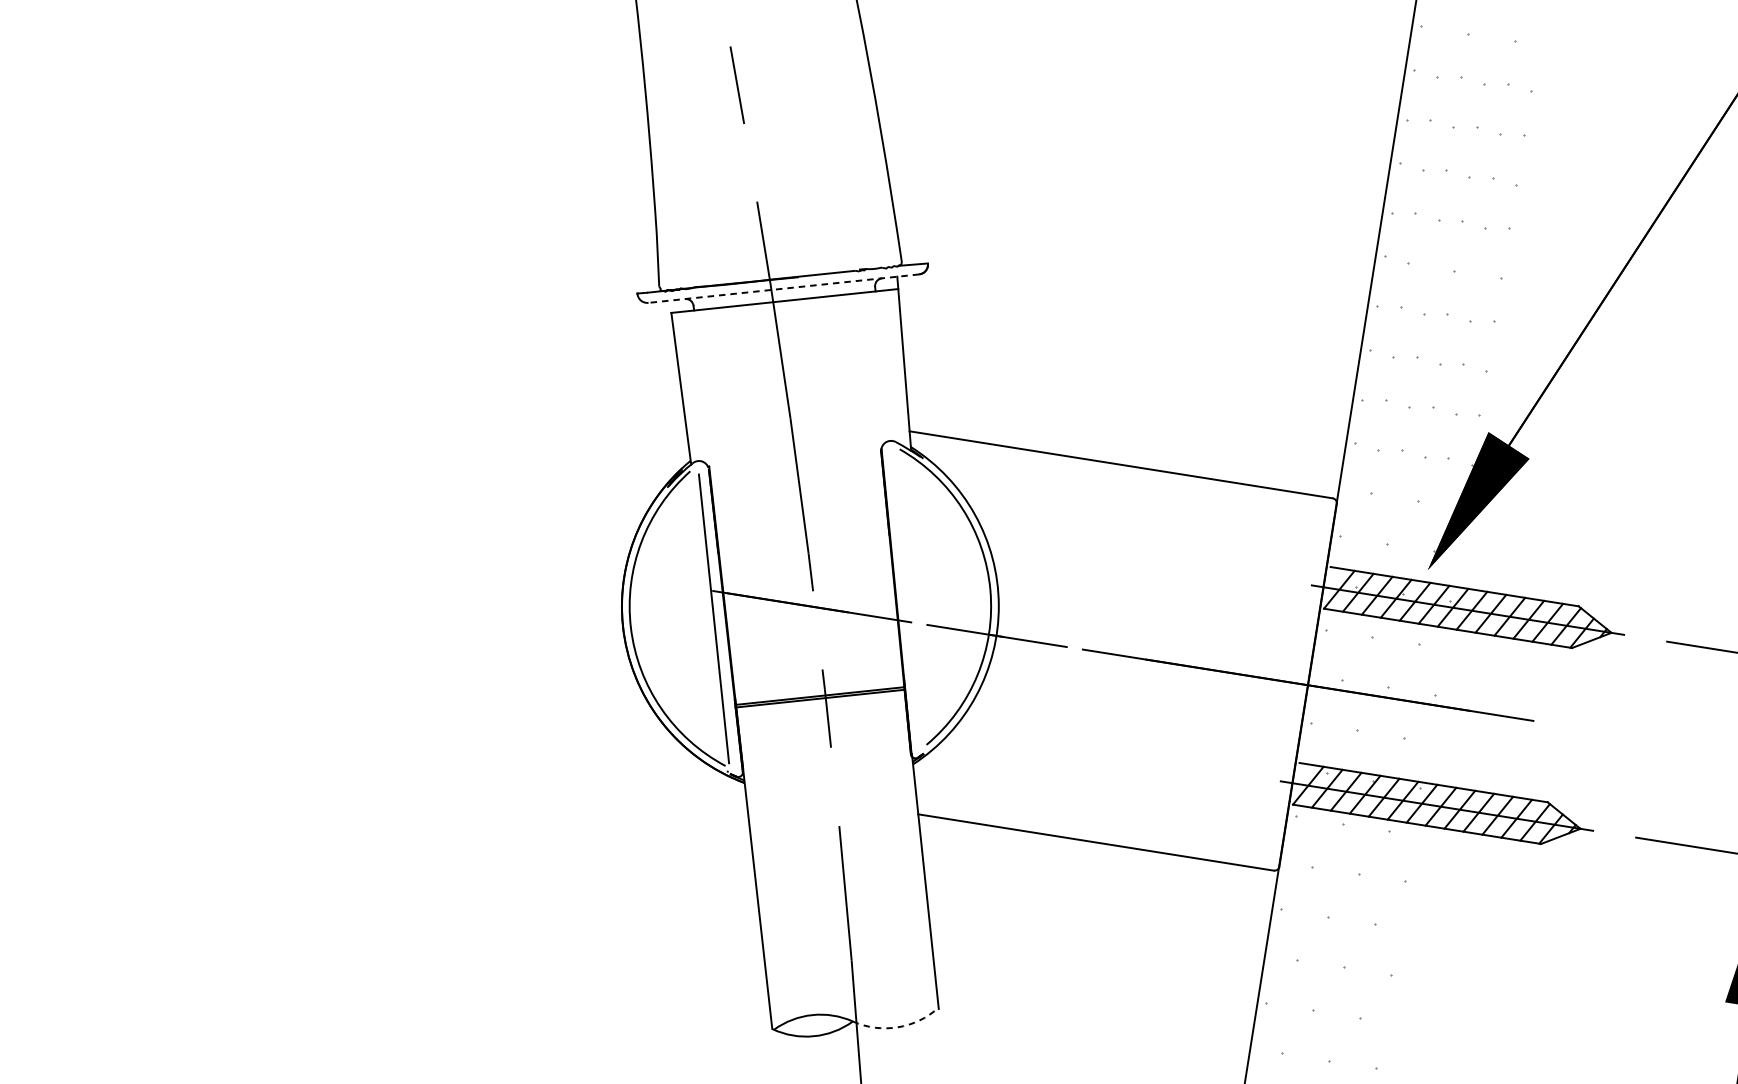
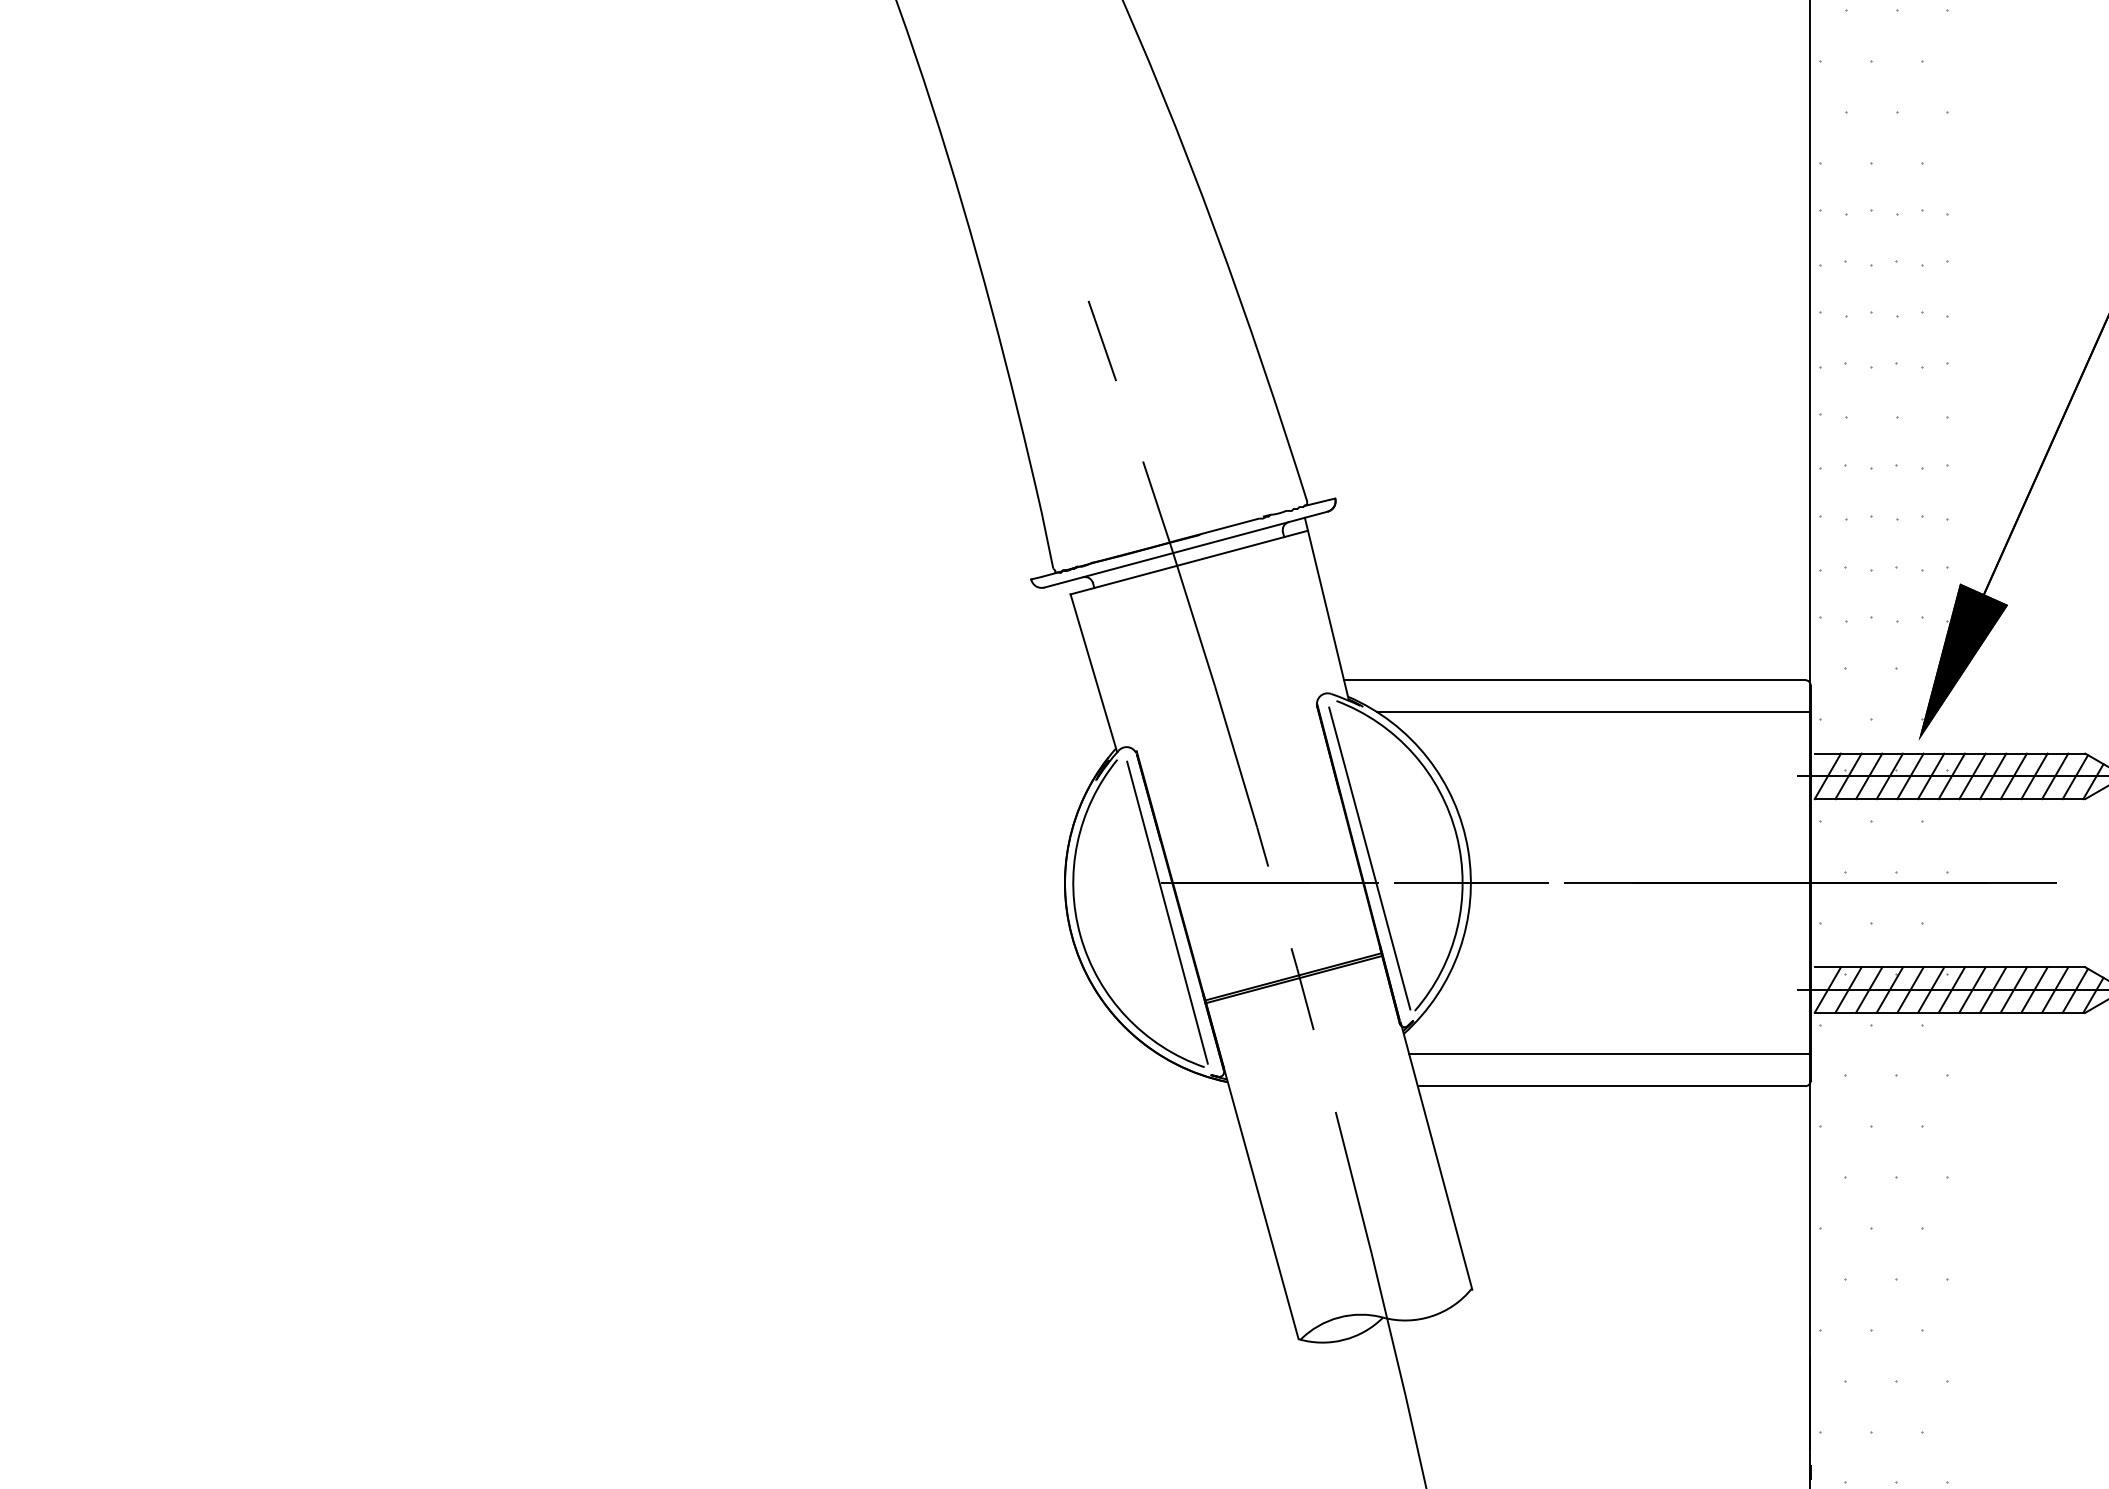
line: (784, 288) -> (1186, 549), dashed -> solid
line: (1133, 497) -> (1593, 712), added
line: (907, 598) -> (1369, 858), added
line: (1098, 813) -> (1609, 1054), added
arc: (897, 1027) -> (1431, 1316), dashed -> solid

